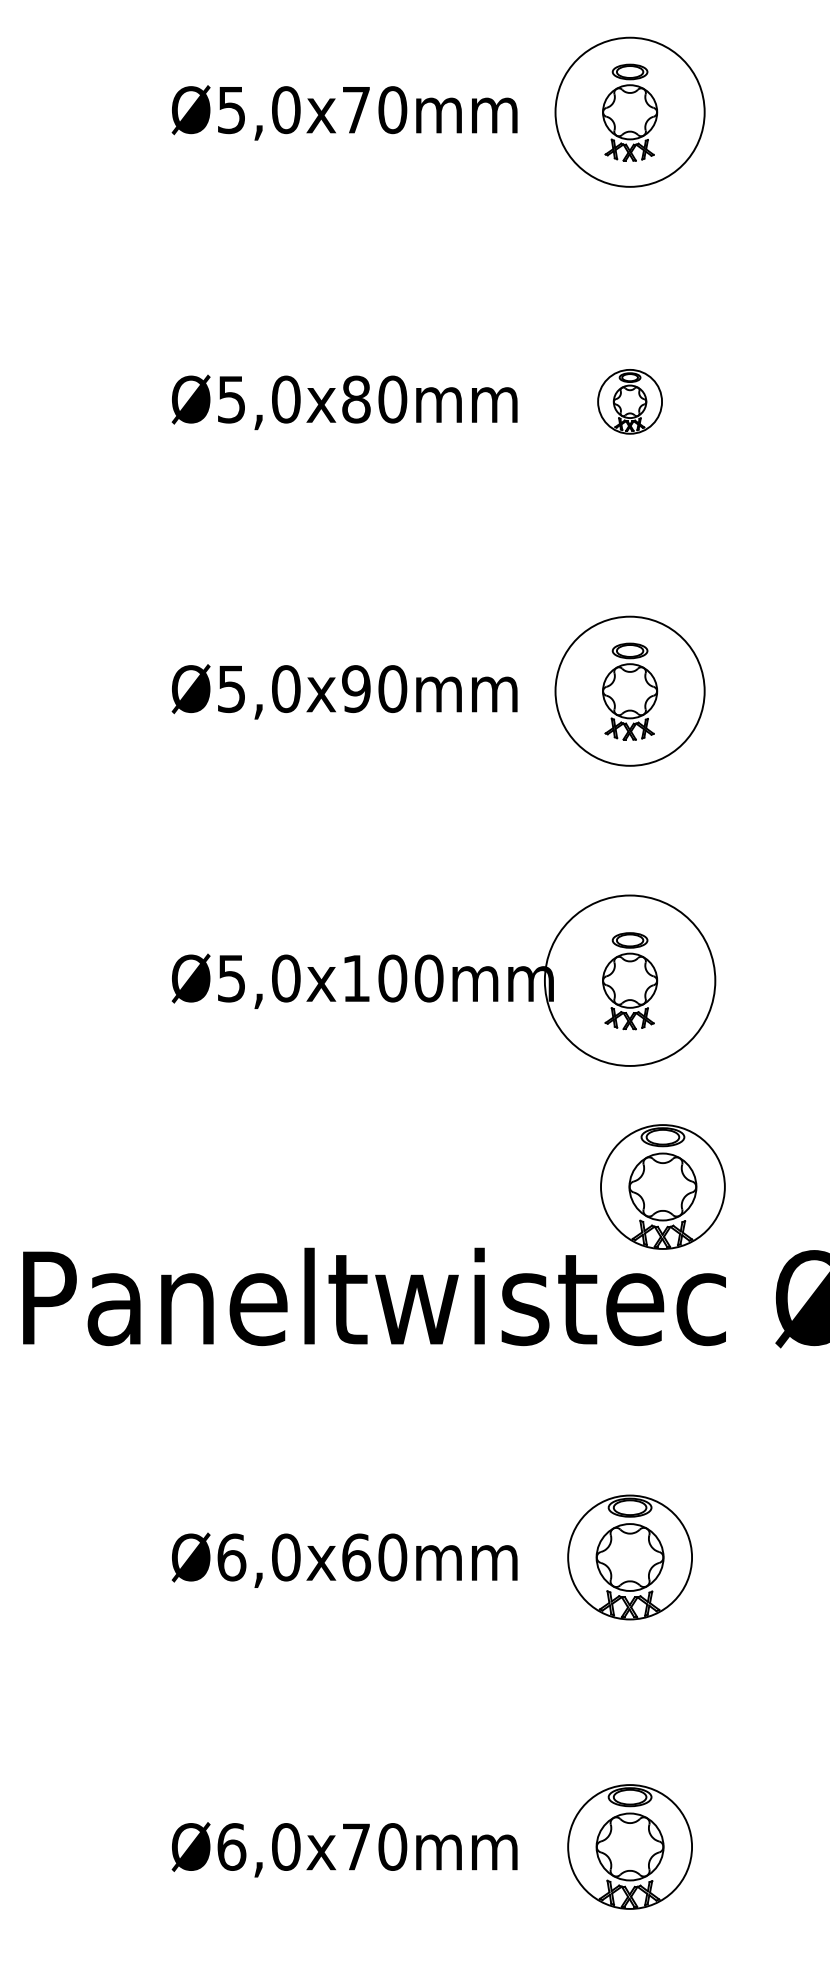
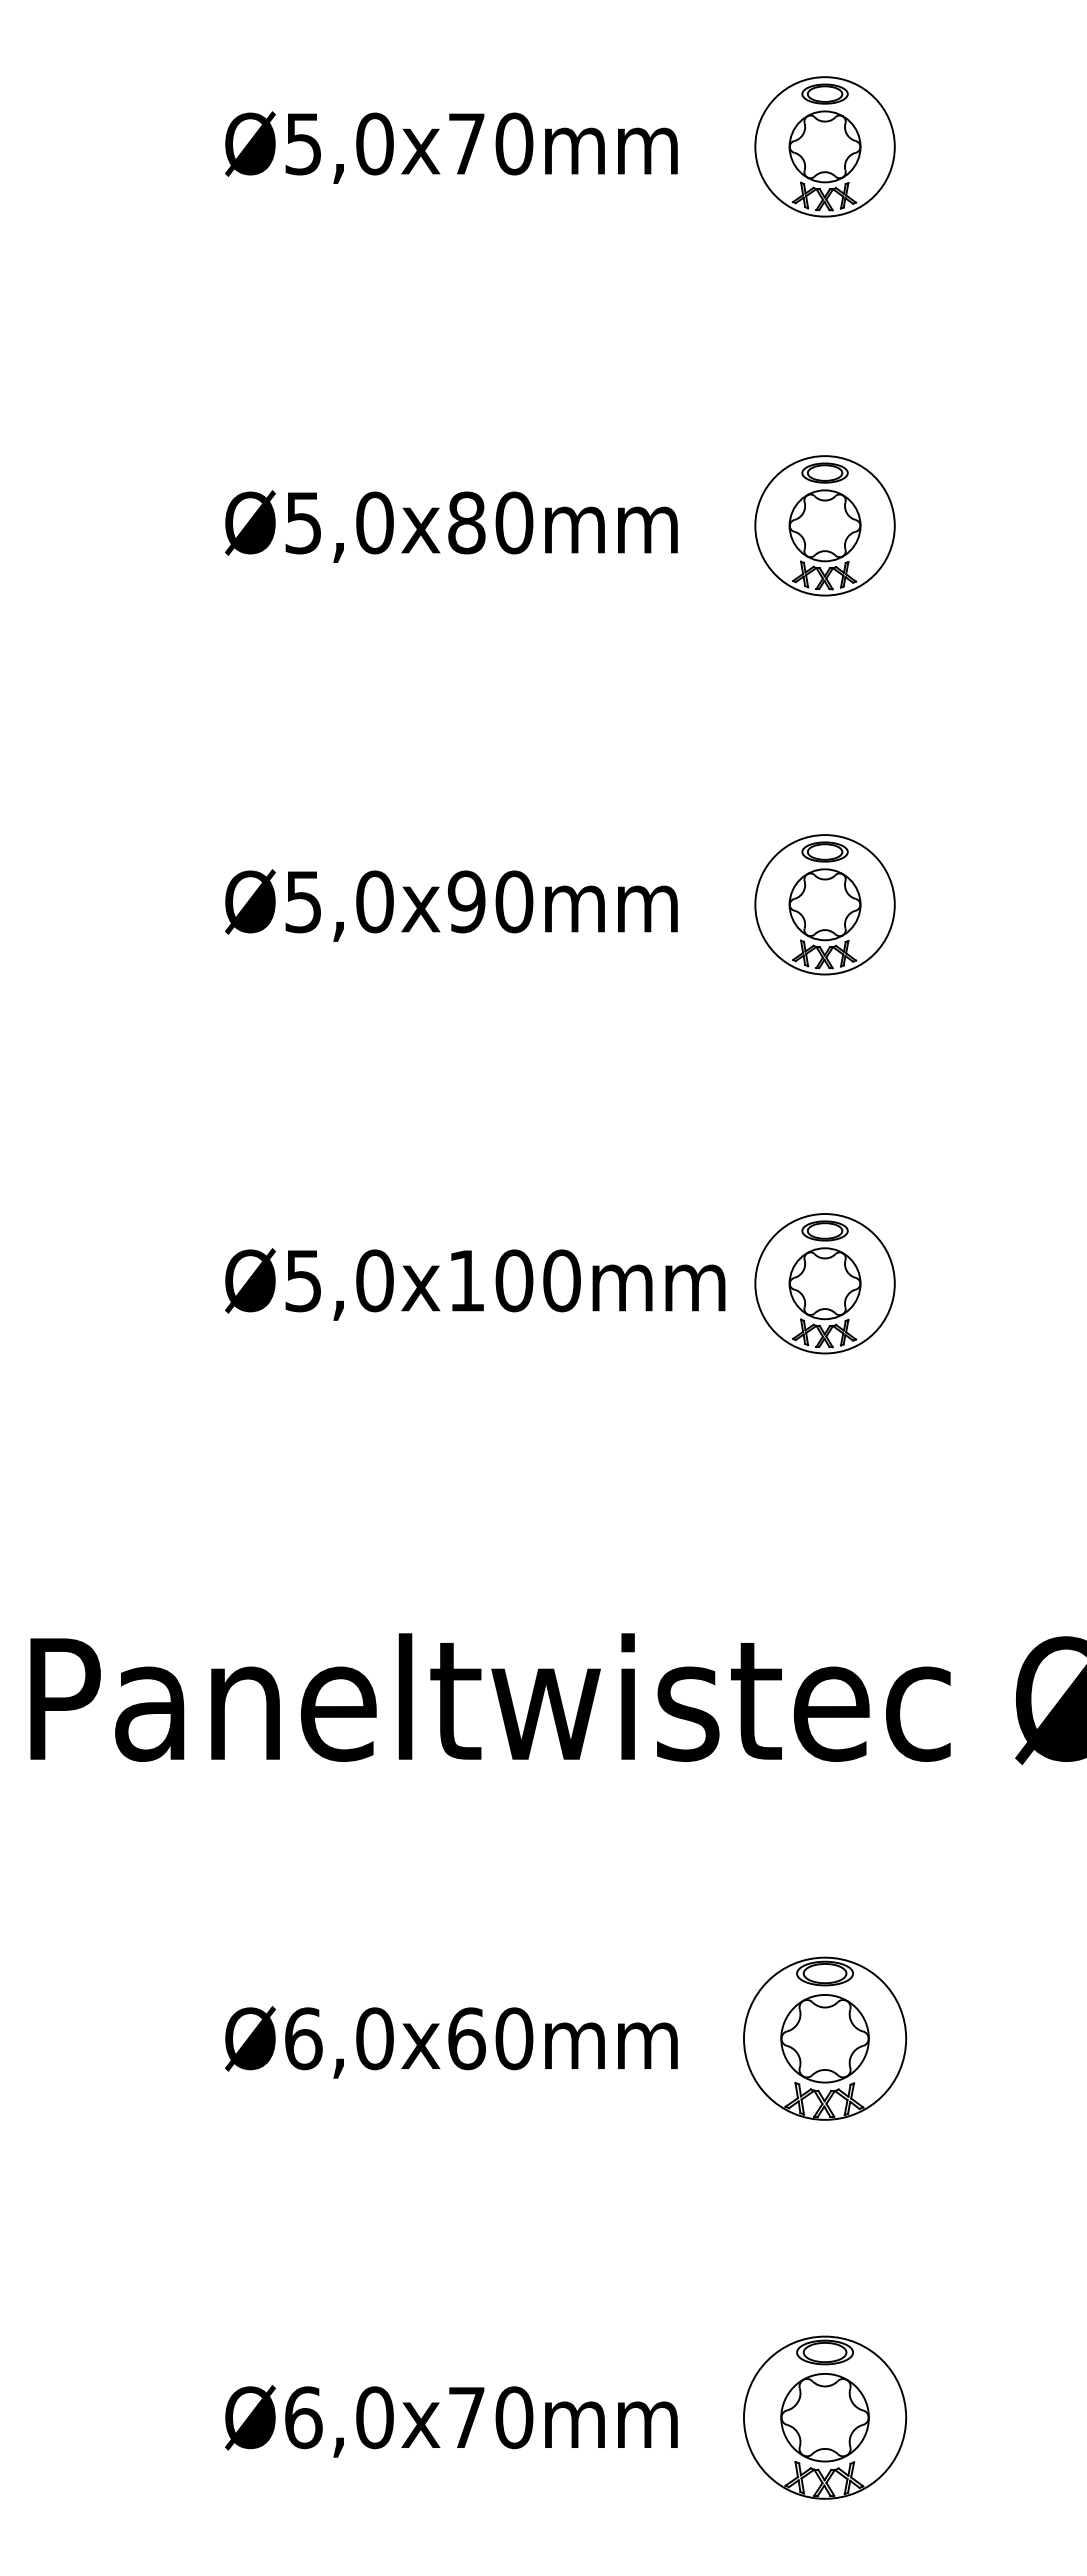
circle: (629, 112) -> (824, 146), size x0.71
part: (629, 401) -> (824, 525), size x1.67
circle: (629, 691) -> (824, 904), size x0.71
circle: (629, 980) -> (824, 1283), size x0.62
part: (663, 1186) -> (868, 1553), removed

